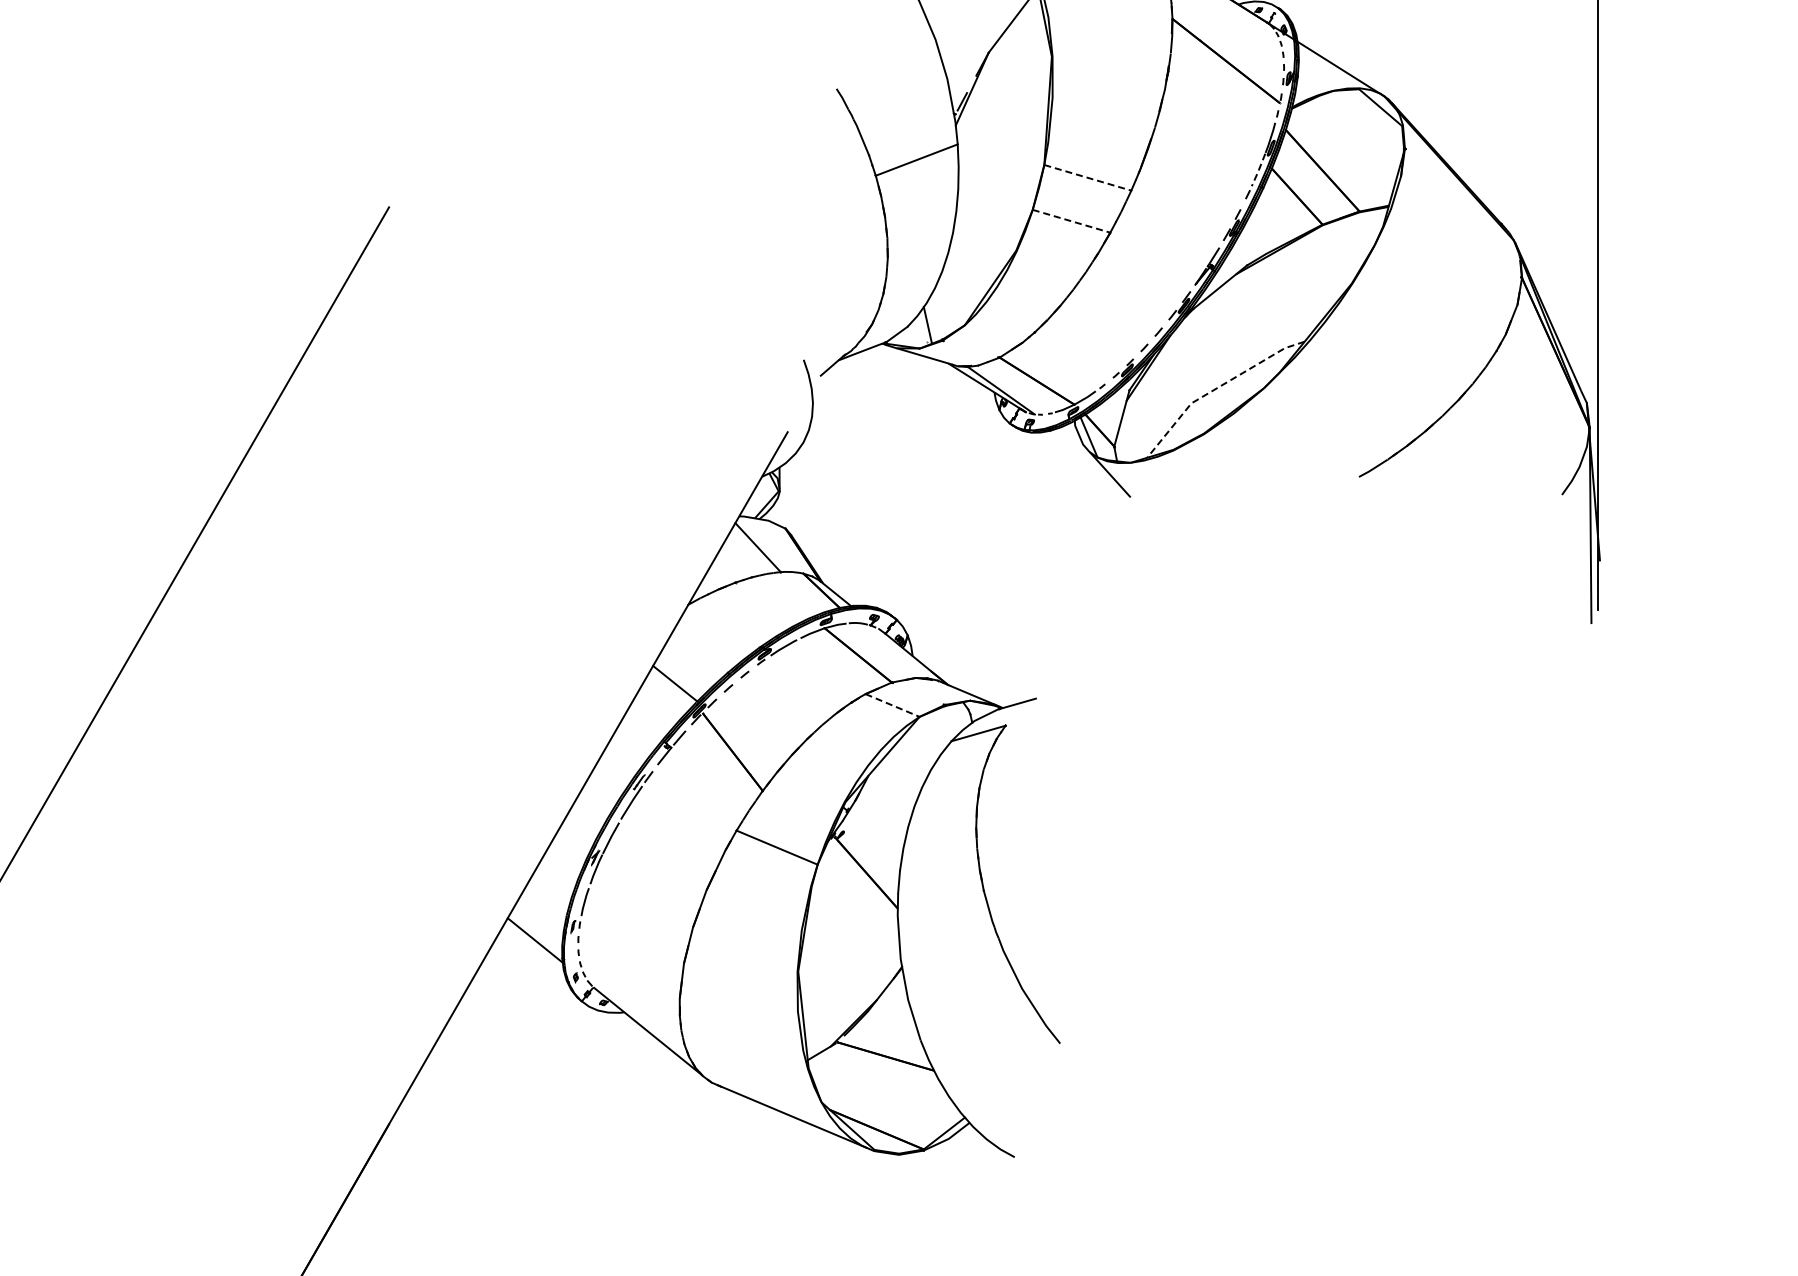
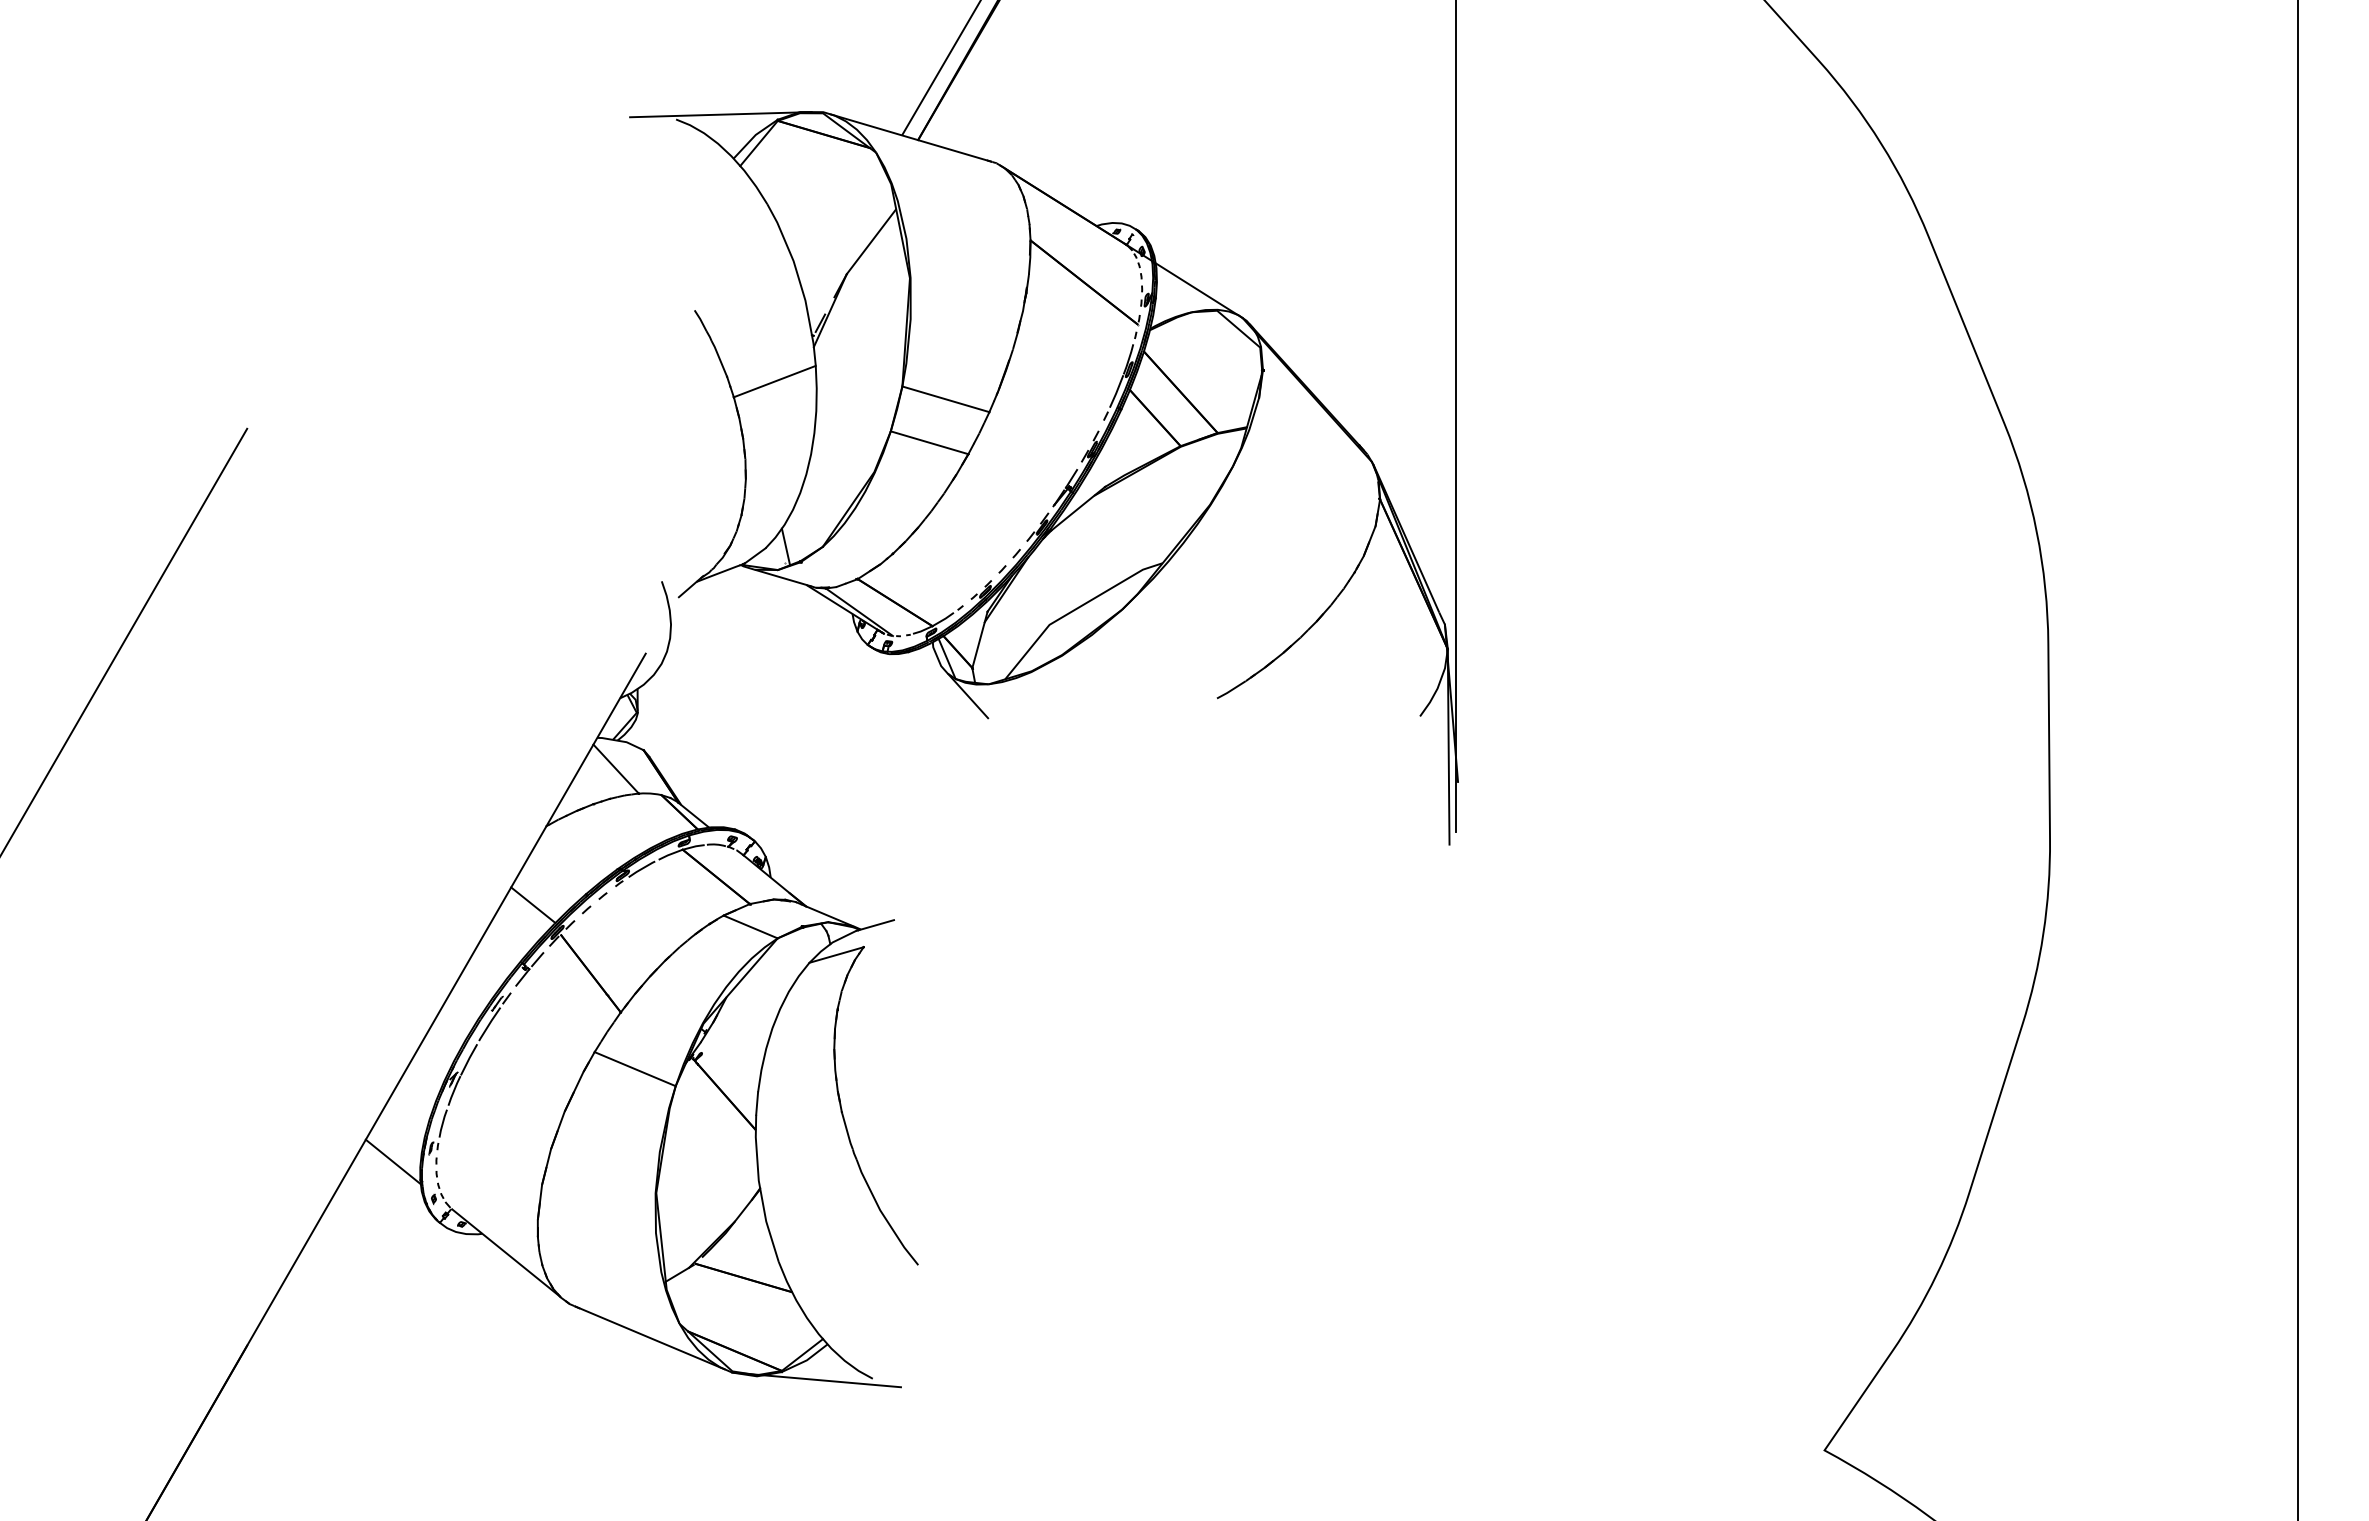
line: (1258, 171) -> (1116, 392), dashed -> solid
line: (1088, 178) -> (946, 399), dashed -> solid
line: (1072, 221) -> (930, 442), dashed -> solid
line: (1216, 389) -> (1074, 610), dashed -> solid
line: (893, 706) -> (751, 927), dashed -> solid
line: (958, 1158) -> (816, 1379), added

